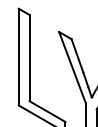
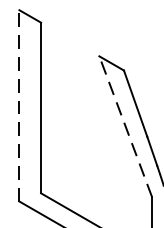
line: (18, 56) -> (18, 104), solid -> dashed
line: (72, 67) -> (125, 126), solid -> dashed

